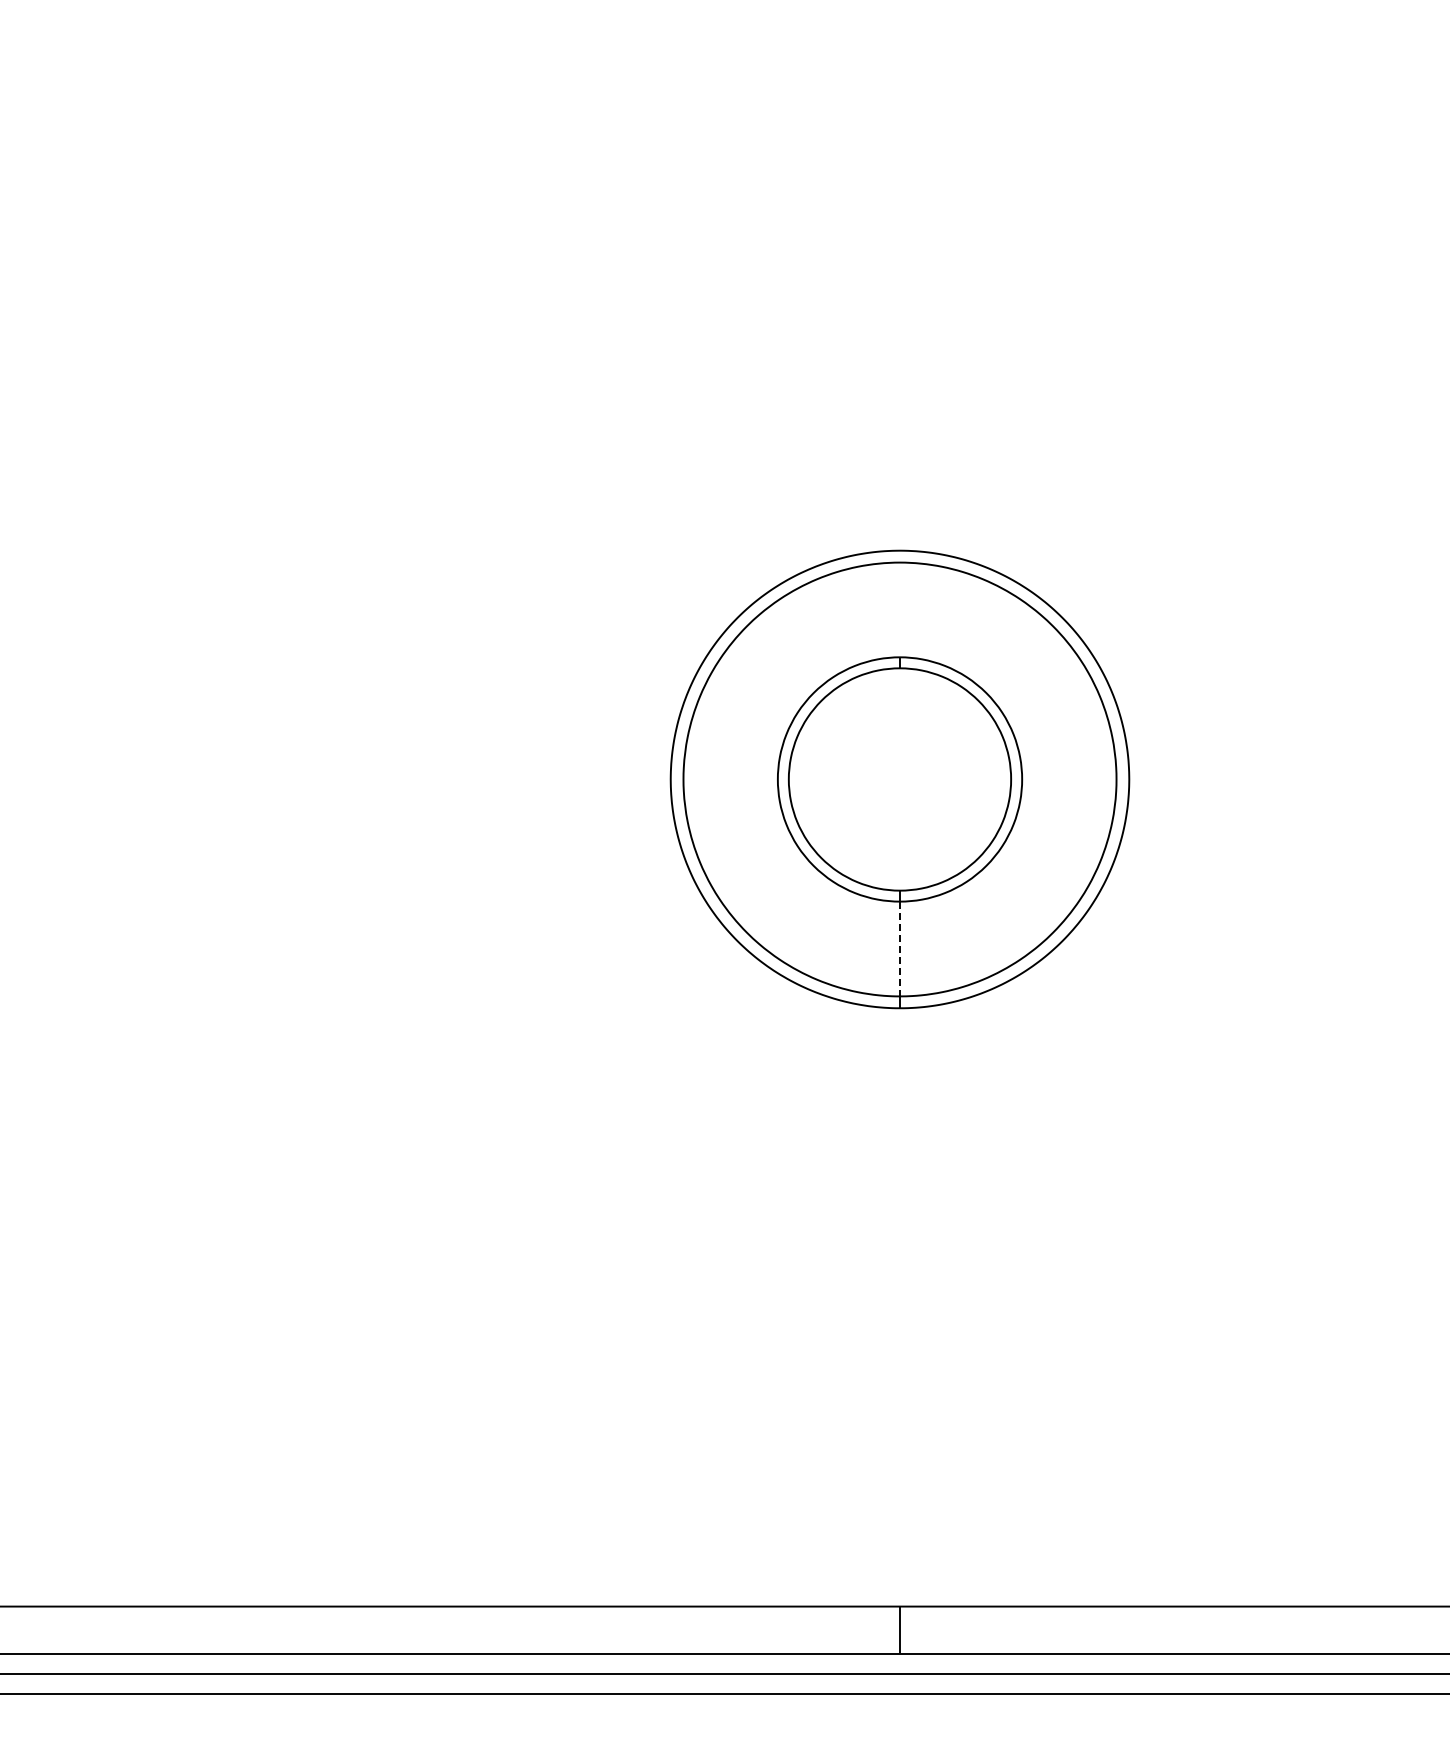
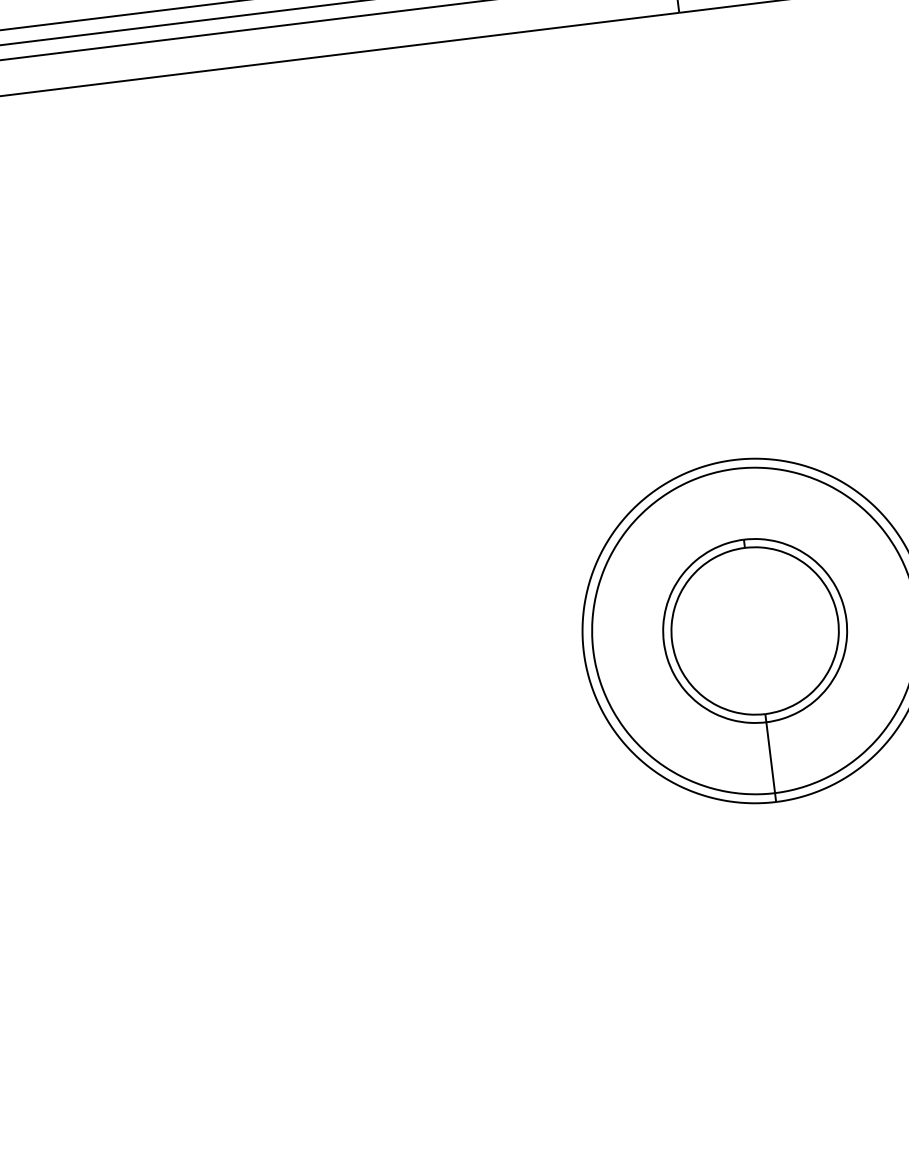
line: (899, 949) -> (770, 758), dashed -> solid

